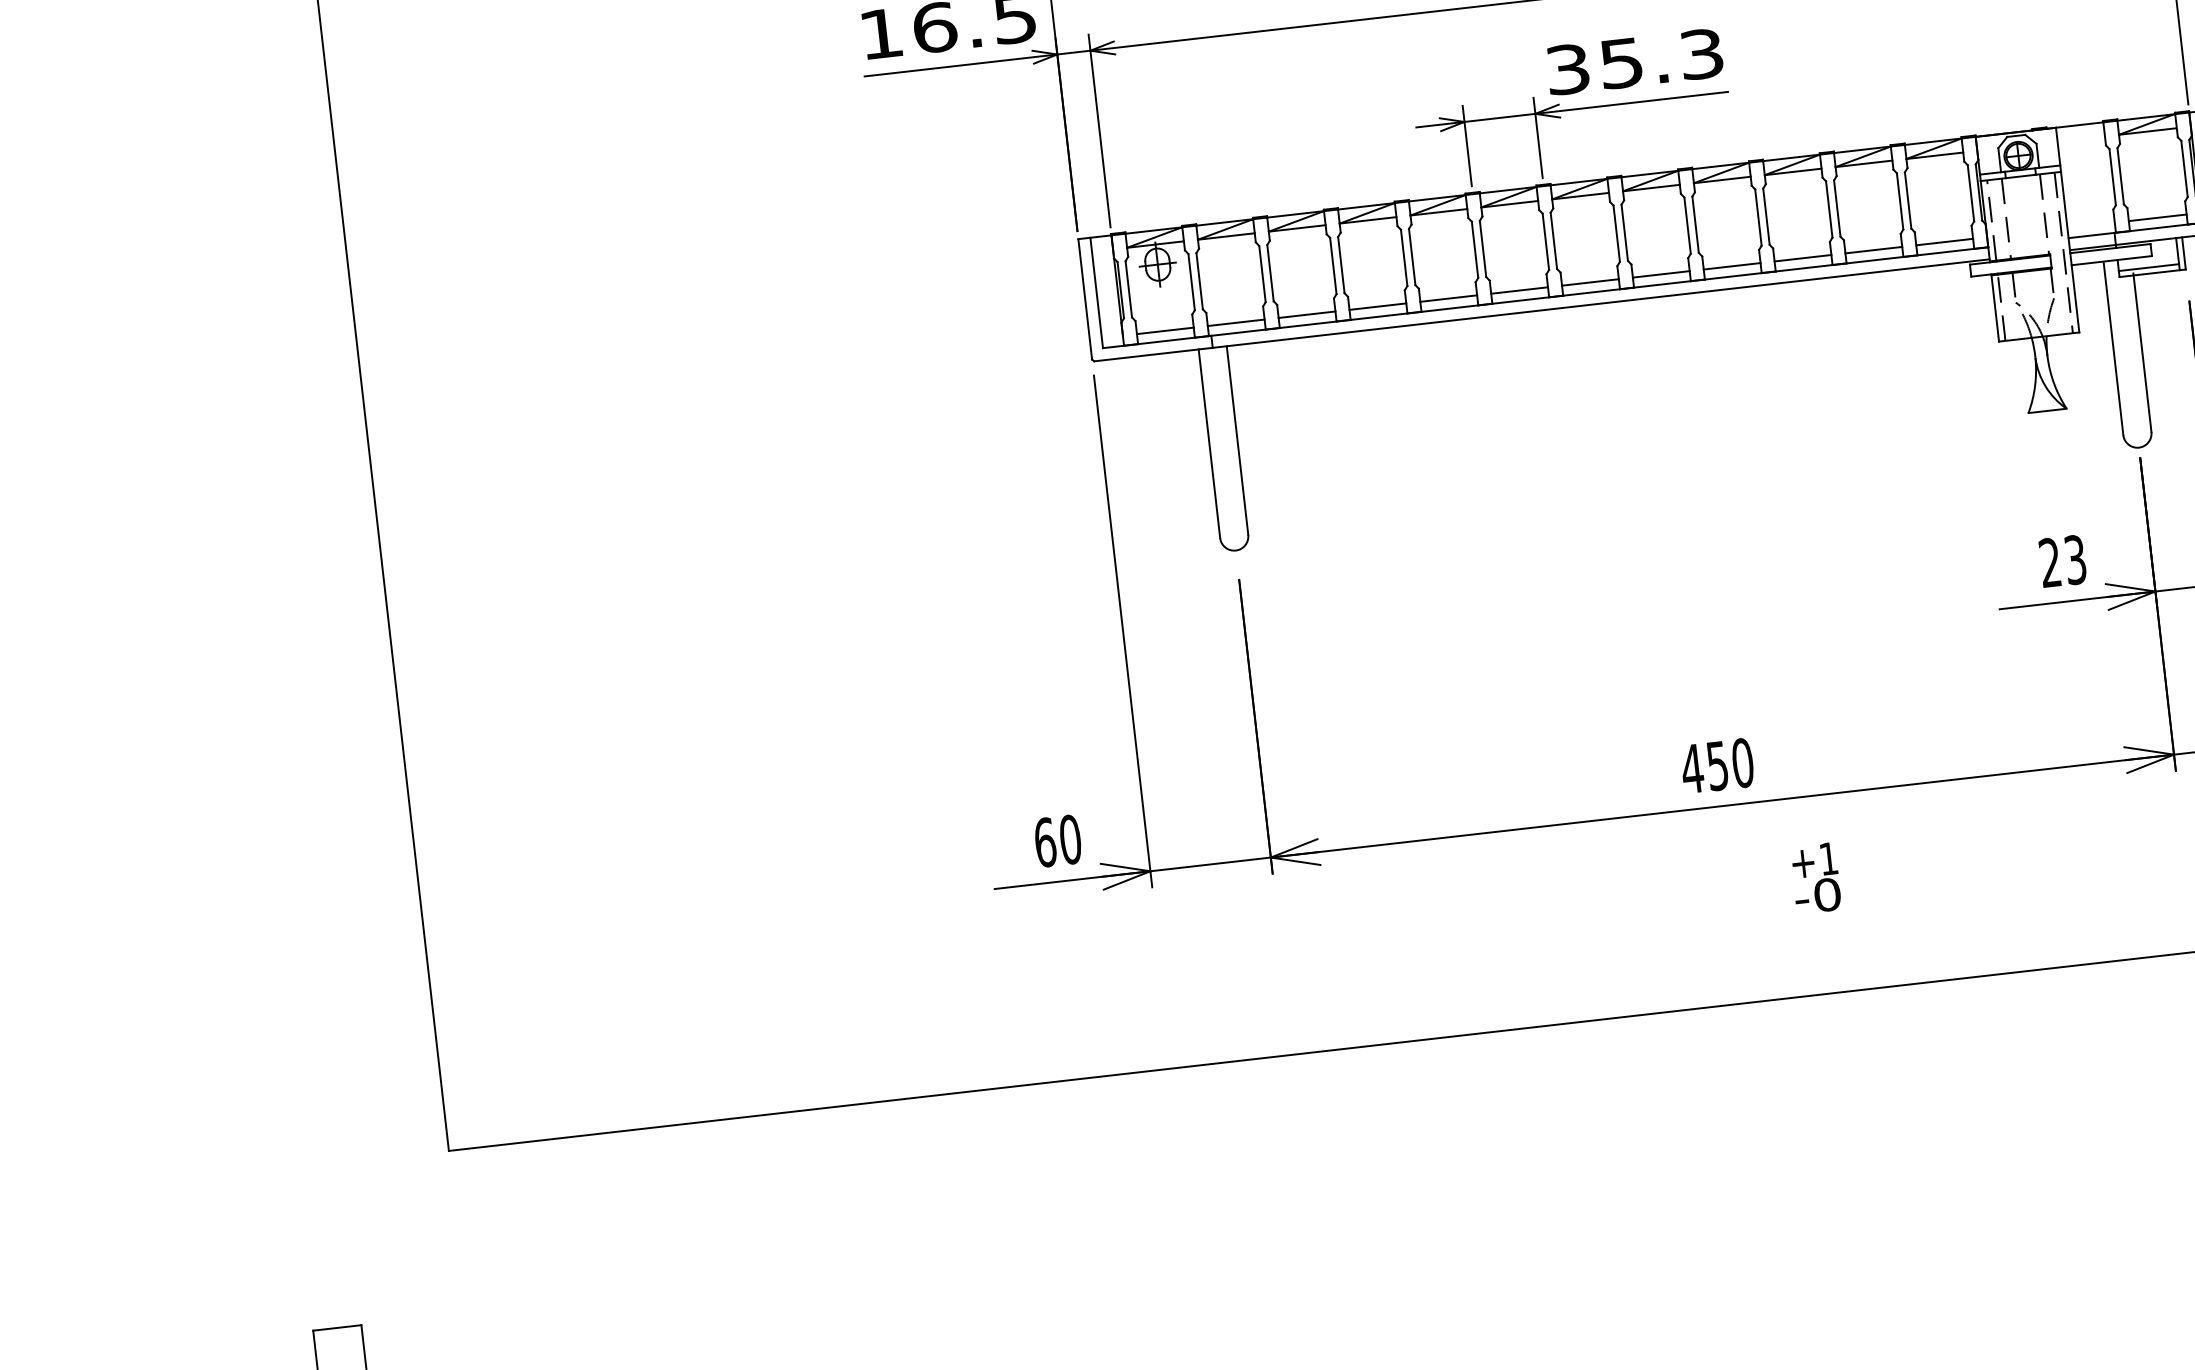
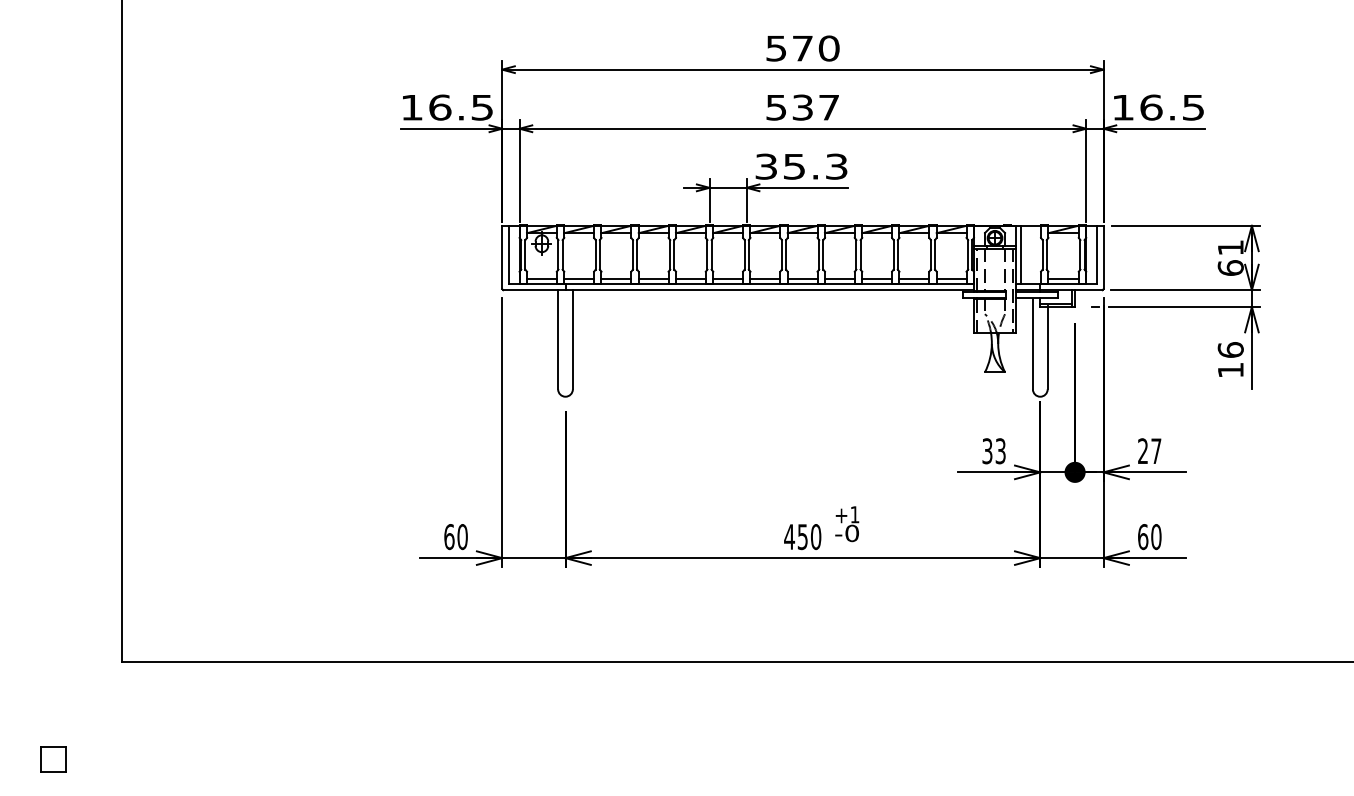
line: (2070, 181) -> (1020, 254), added
text: (2050, 563) -> (987, 451), 23 -> 33
text: (1816, 878) -> (847, 524), moved

